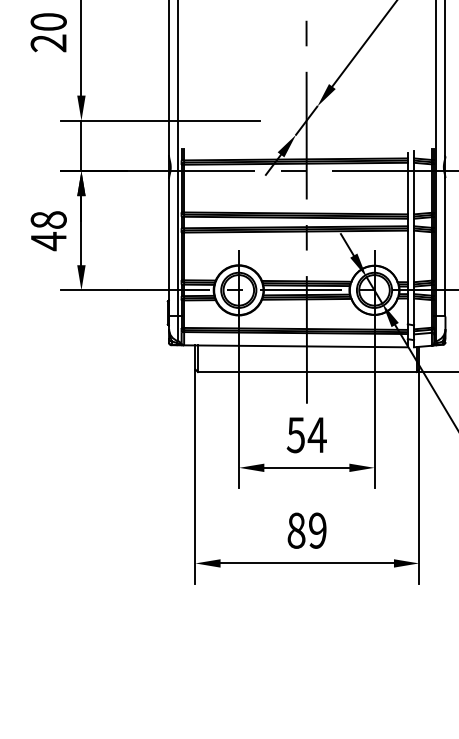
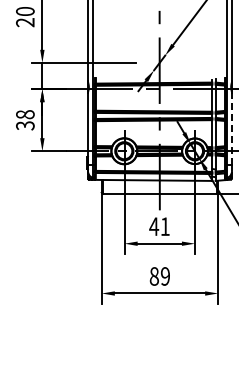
text: (49, 240) -> (25, 125), 48 -> 38
line: (444, 246) -> (231, 128), solid -> dashed
text: (306, 434) -> (159, 226), 54 -> 41

